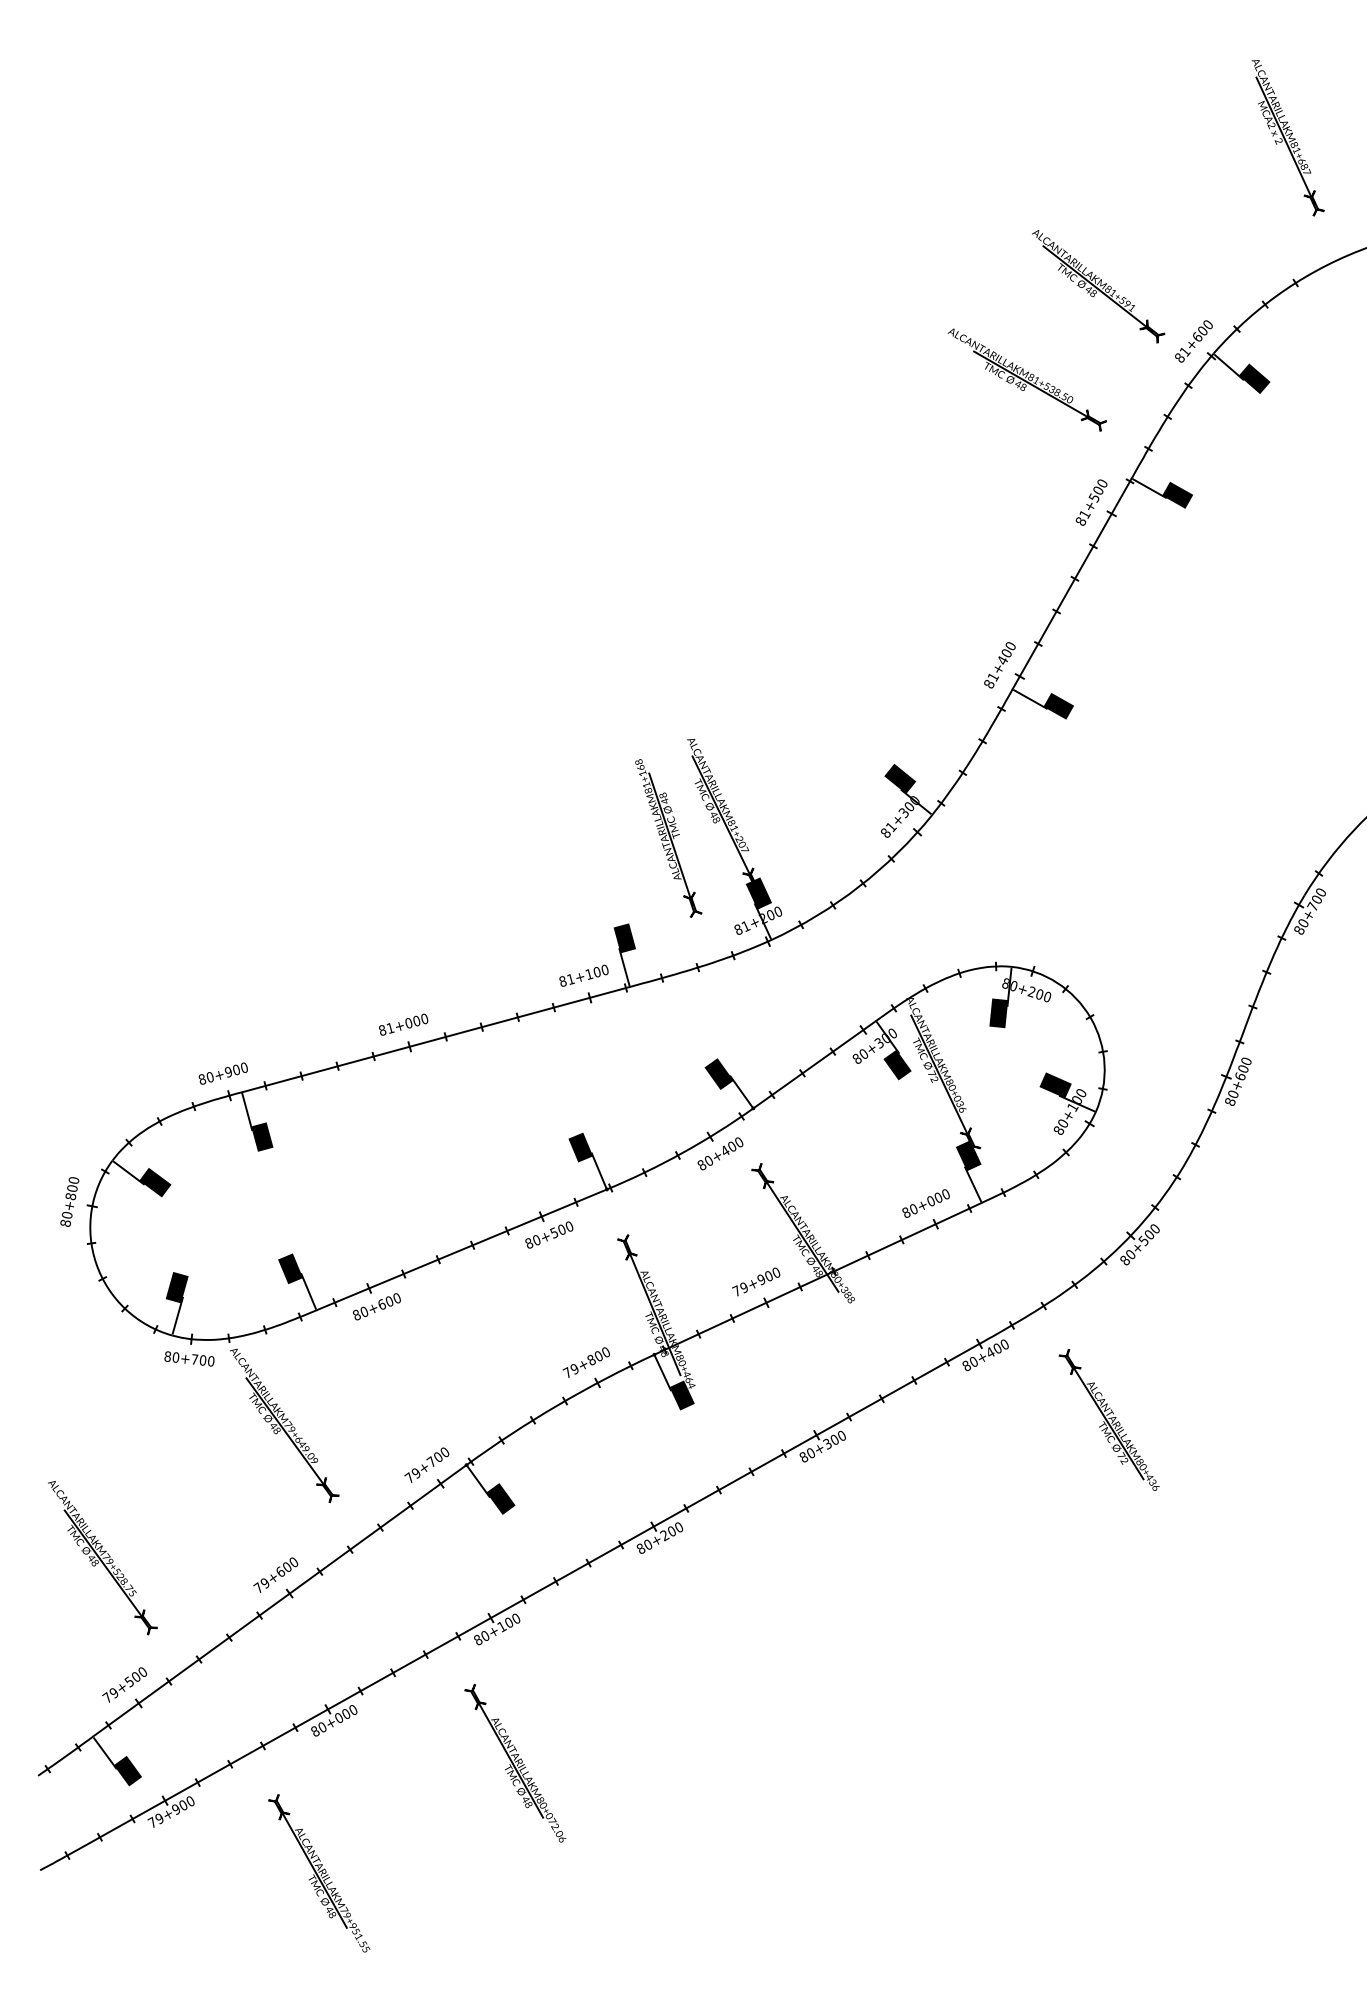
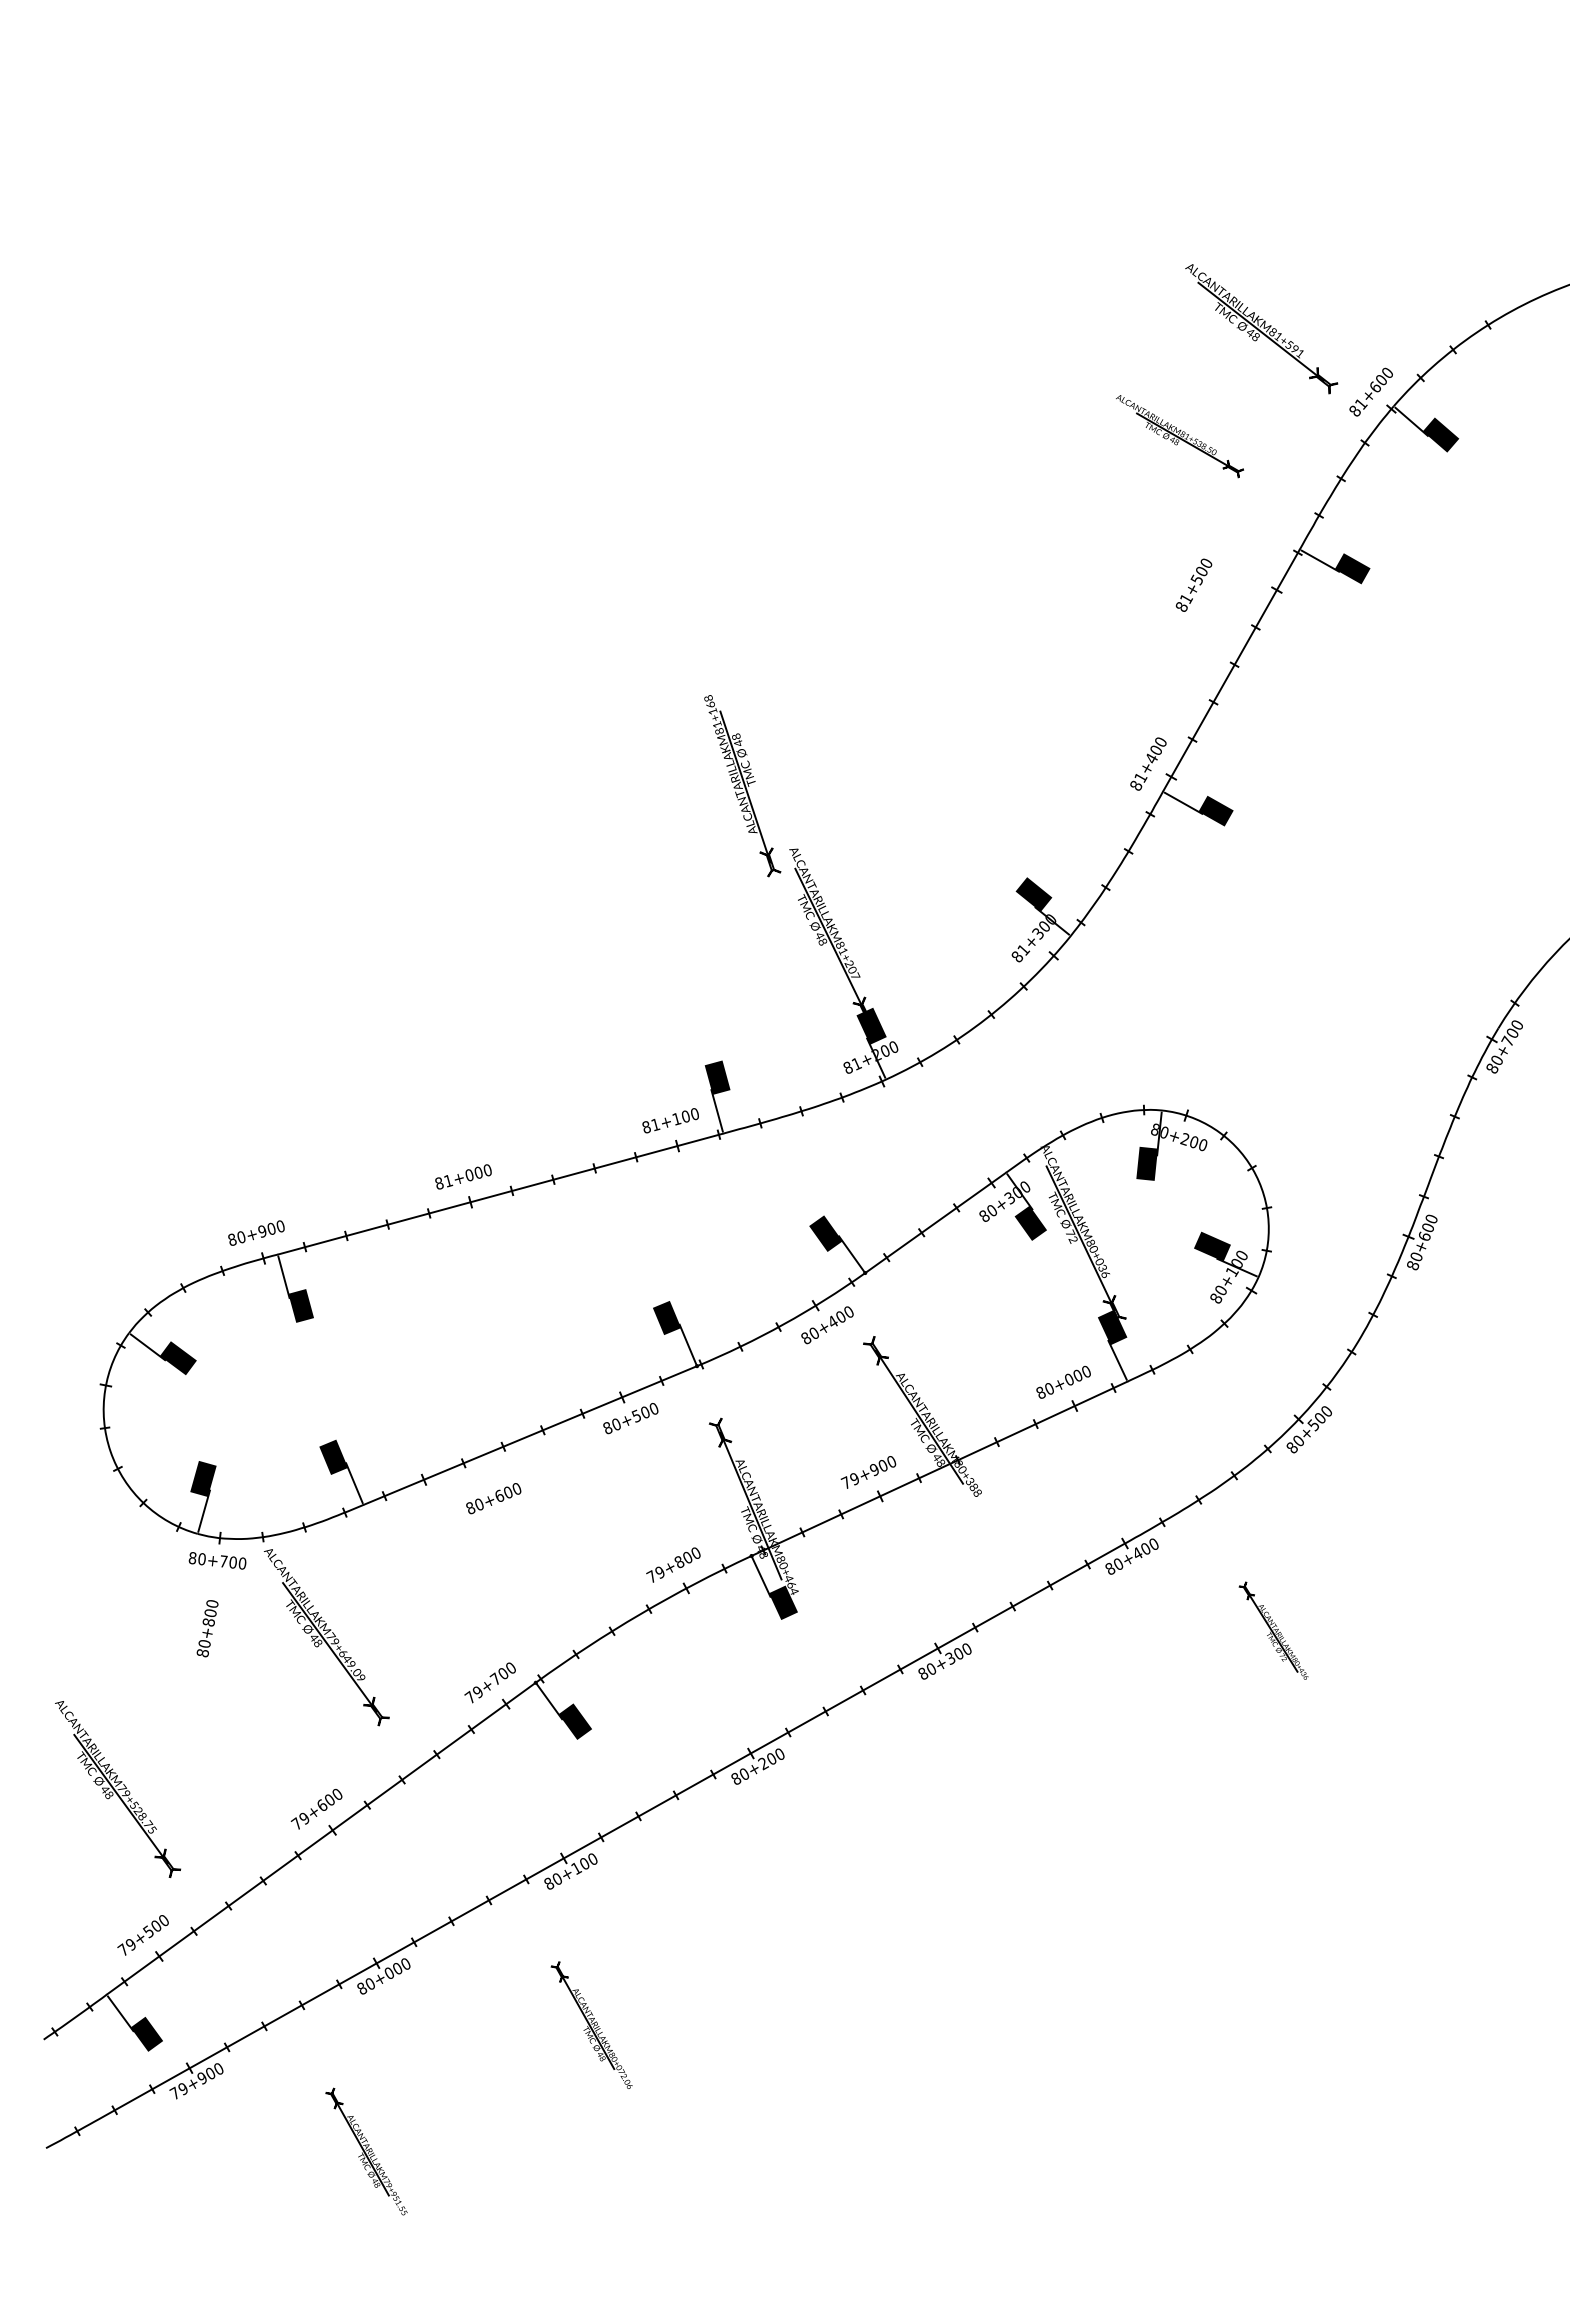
part: (1287, 138) -> (1478, 159), removed
part: (1026, 379) -> (1178, 435), size x0.7
text: (1091, 502) -> (1193, 585), moved
part: (668, 838) -> (742, 786), moved
text: (69, 1201) -> (207, 1628), moved
text: (376, 1306) -> (493, 1498), moved
part: (1108, 1419) -> (1273, 1630), size x0.6
part: (515, 1763) -> (592, 2025), size x0.7
part: (319, 1873) -> (366, 2151), size x0.7

